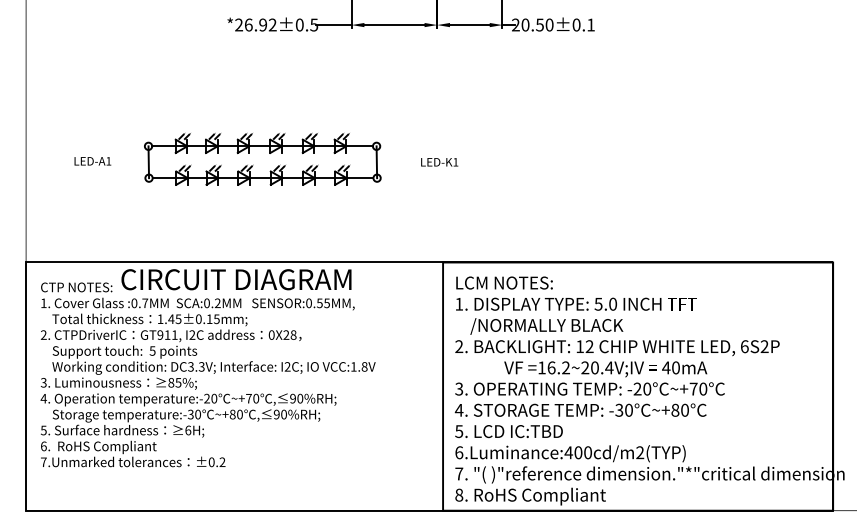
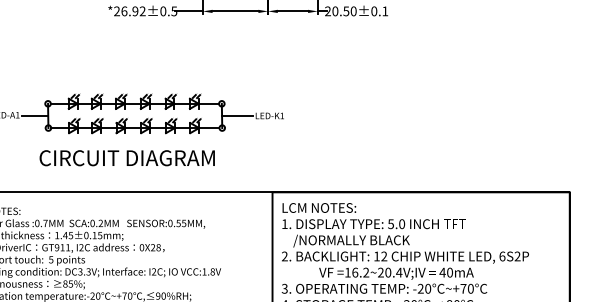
line: (130, 162) -> (34, 116), added
line: (396, 162) -> (237, 116), added
text: (236, 279) -> (127, 158), moved

